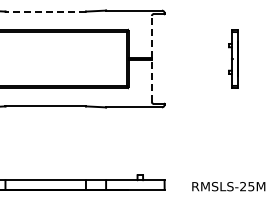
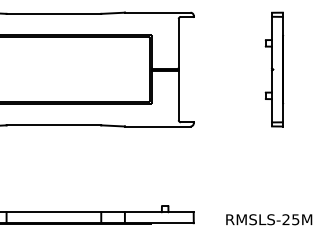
line: (45, 11) -> (53, 13), dashed -> solid
part: (233, 58) -> (274, 69), size x1.67
line: (151, 59) -> (178, 70), dashed -> solid

